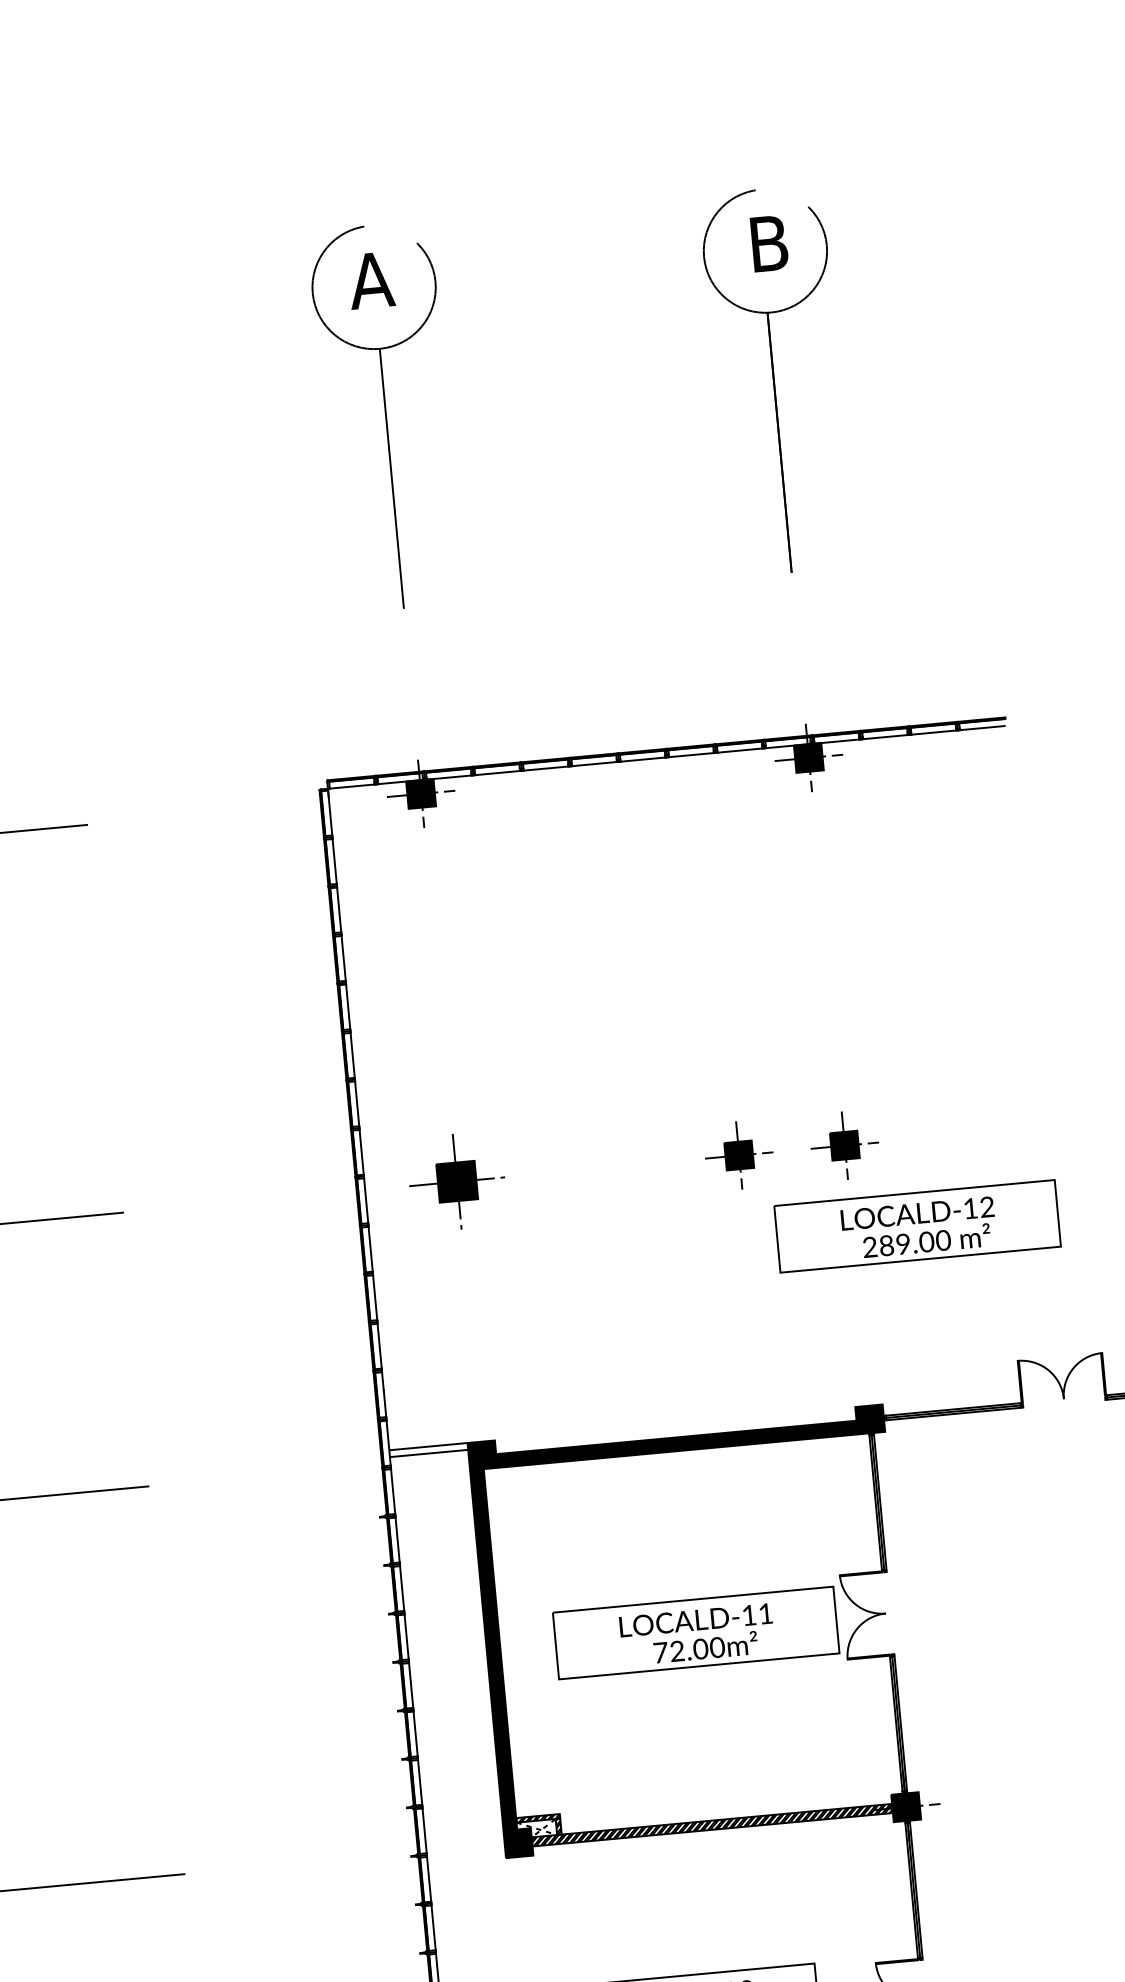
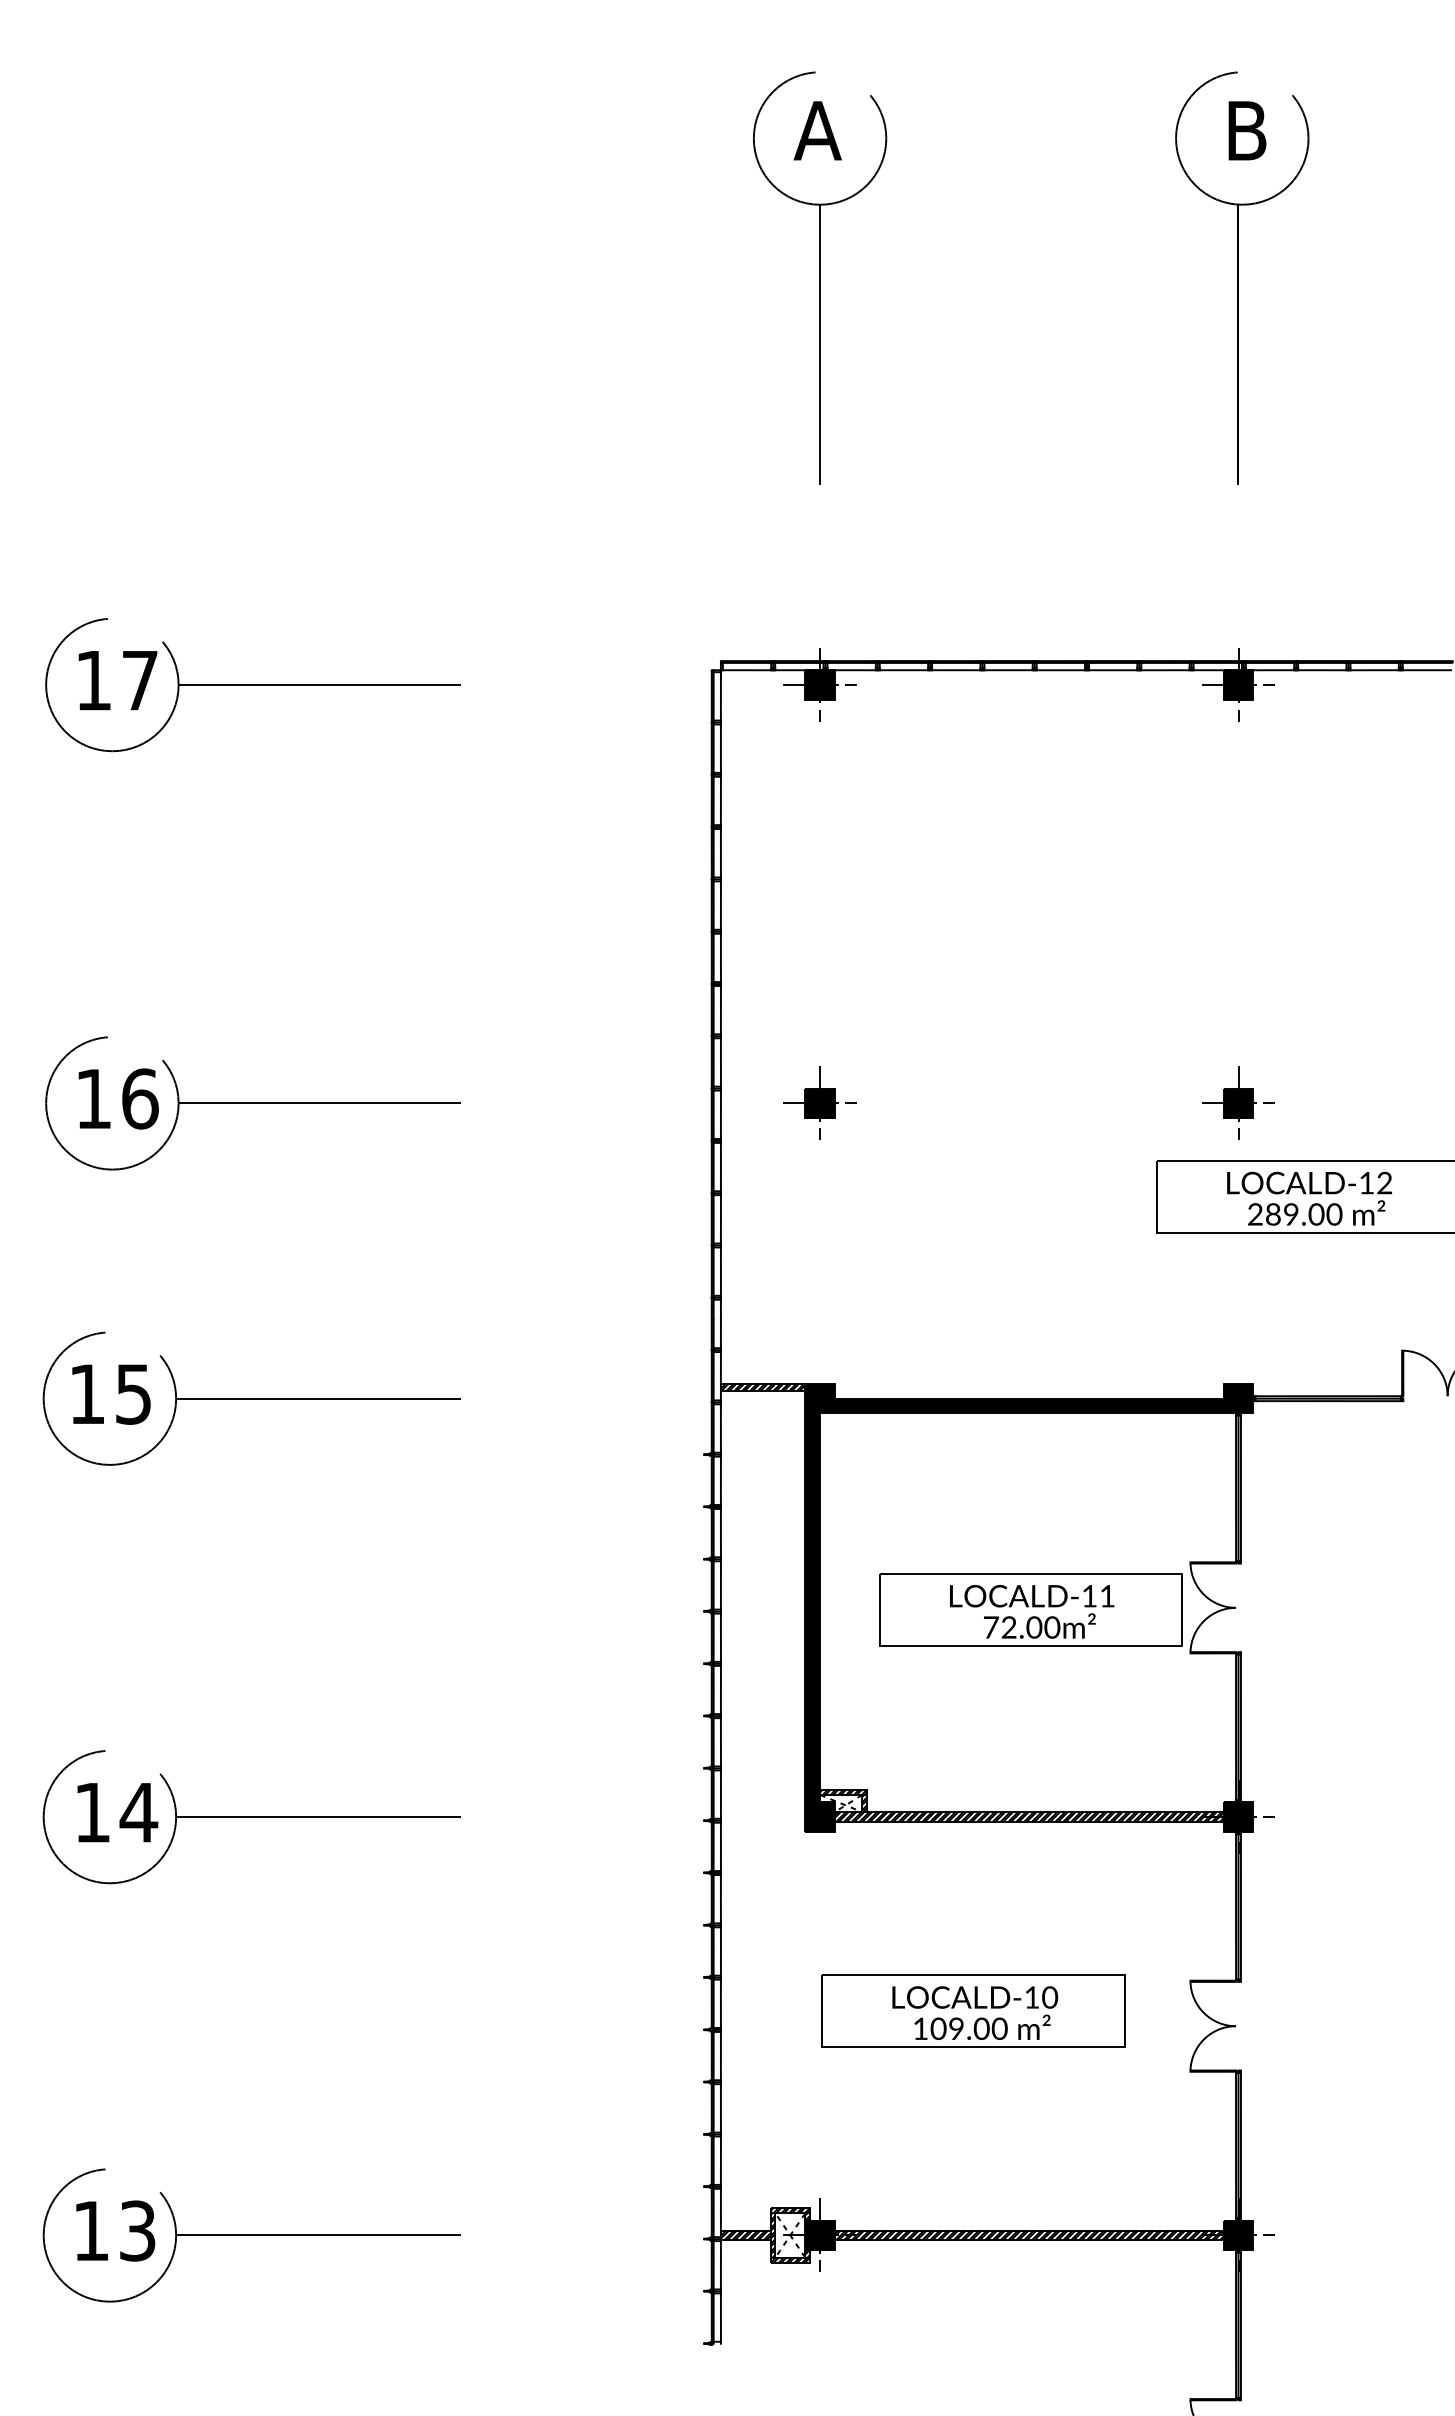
part: (739, 1154) -> (1124, 1102), removed
part: (456, 1180) -> (819, 1102), size x0.71
hatch: (428, 1450) -> (762, 1387), added

